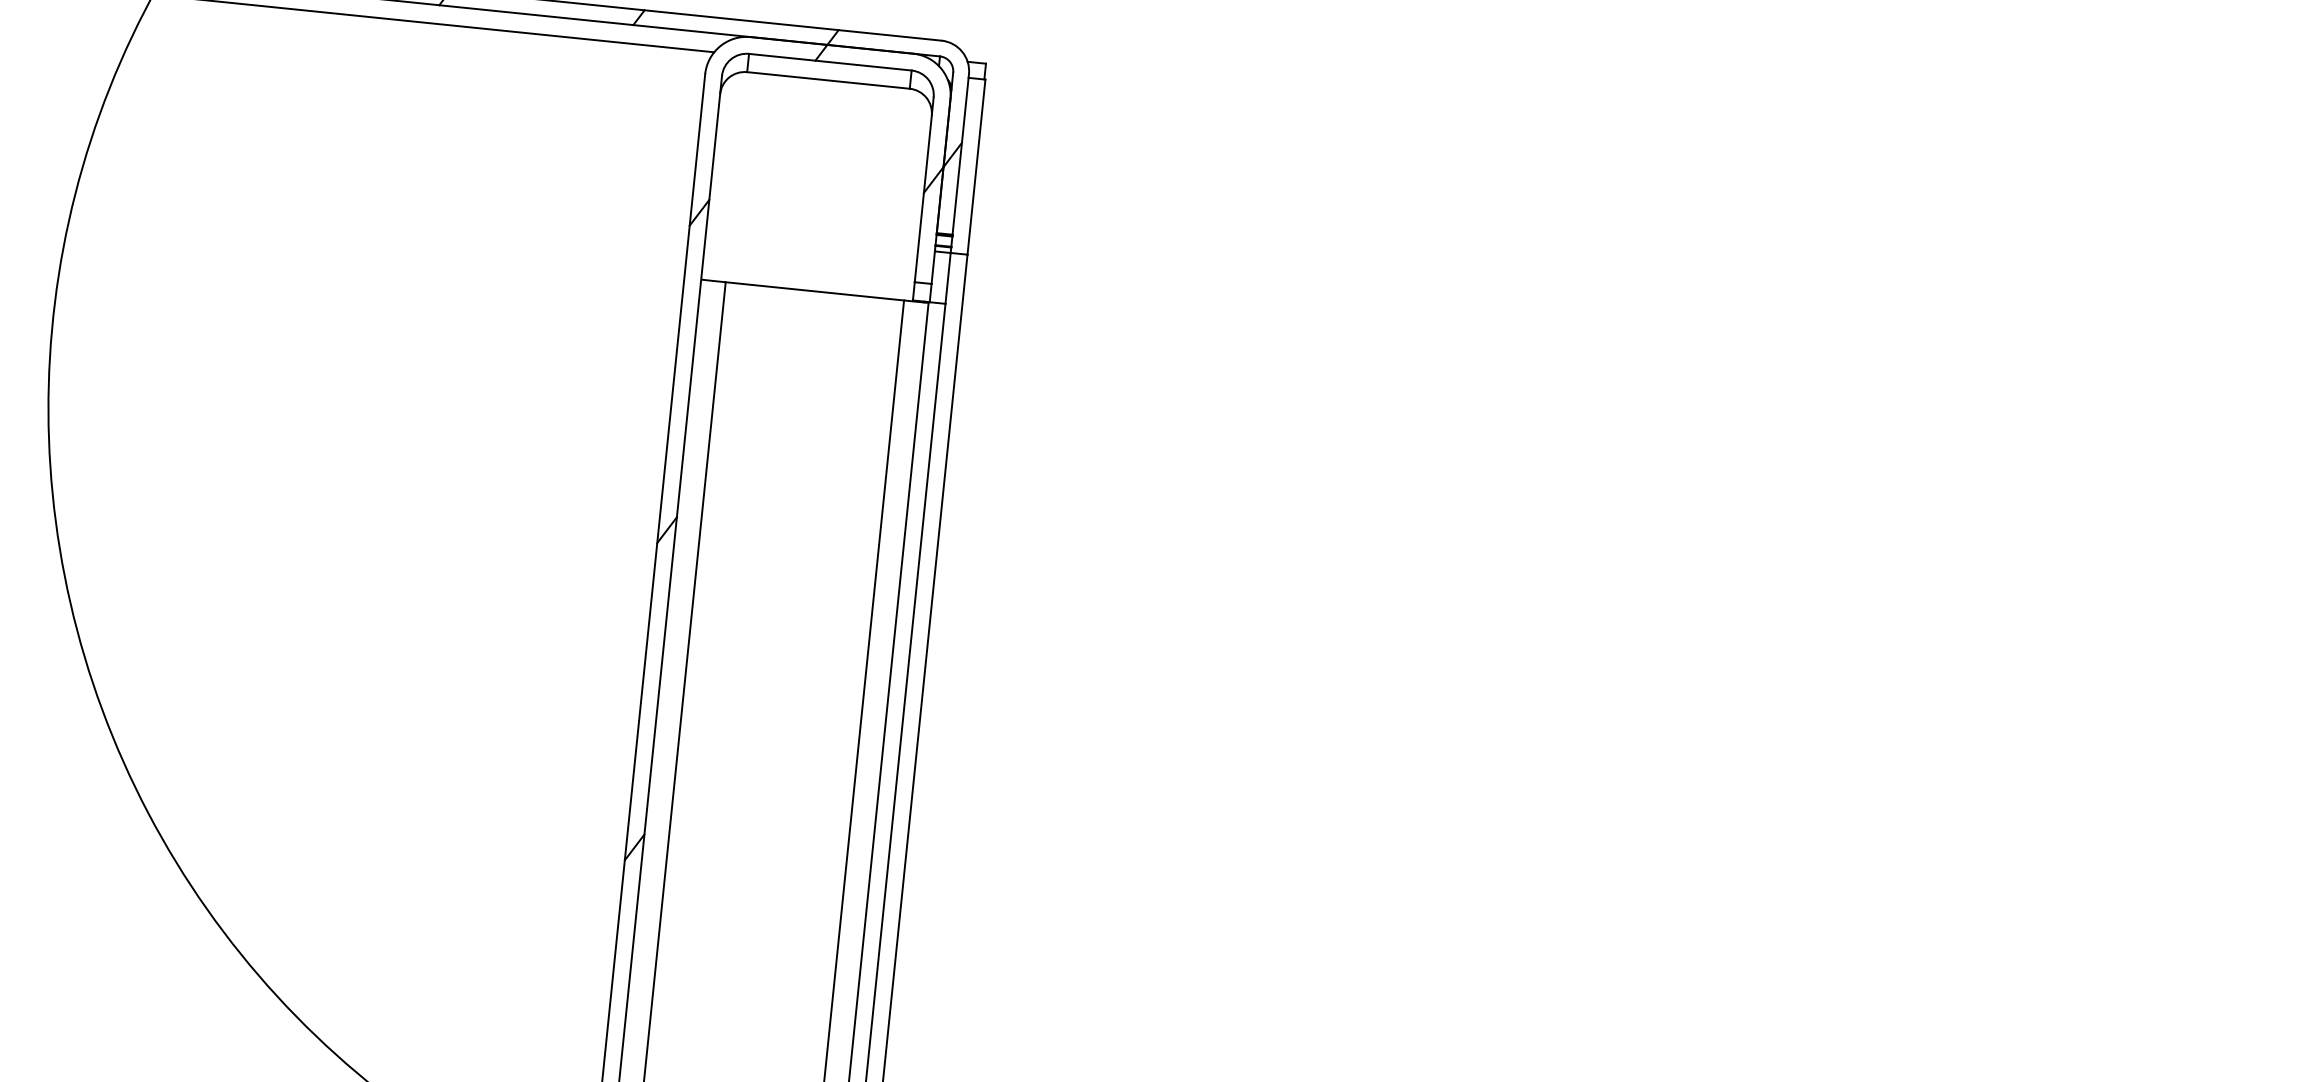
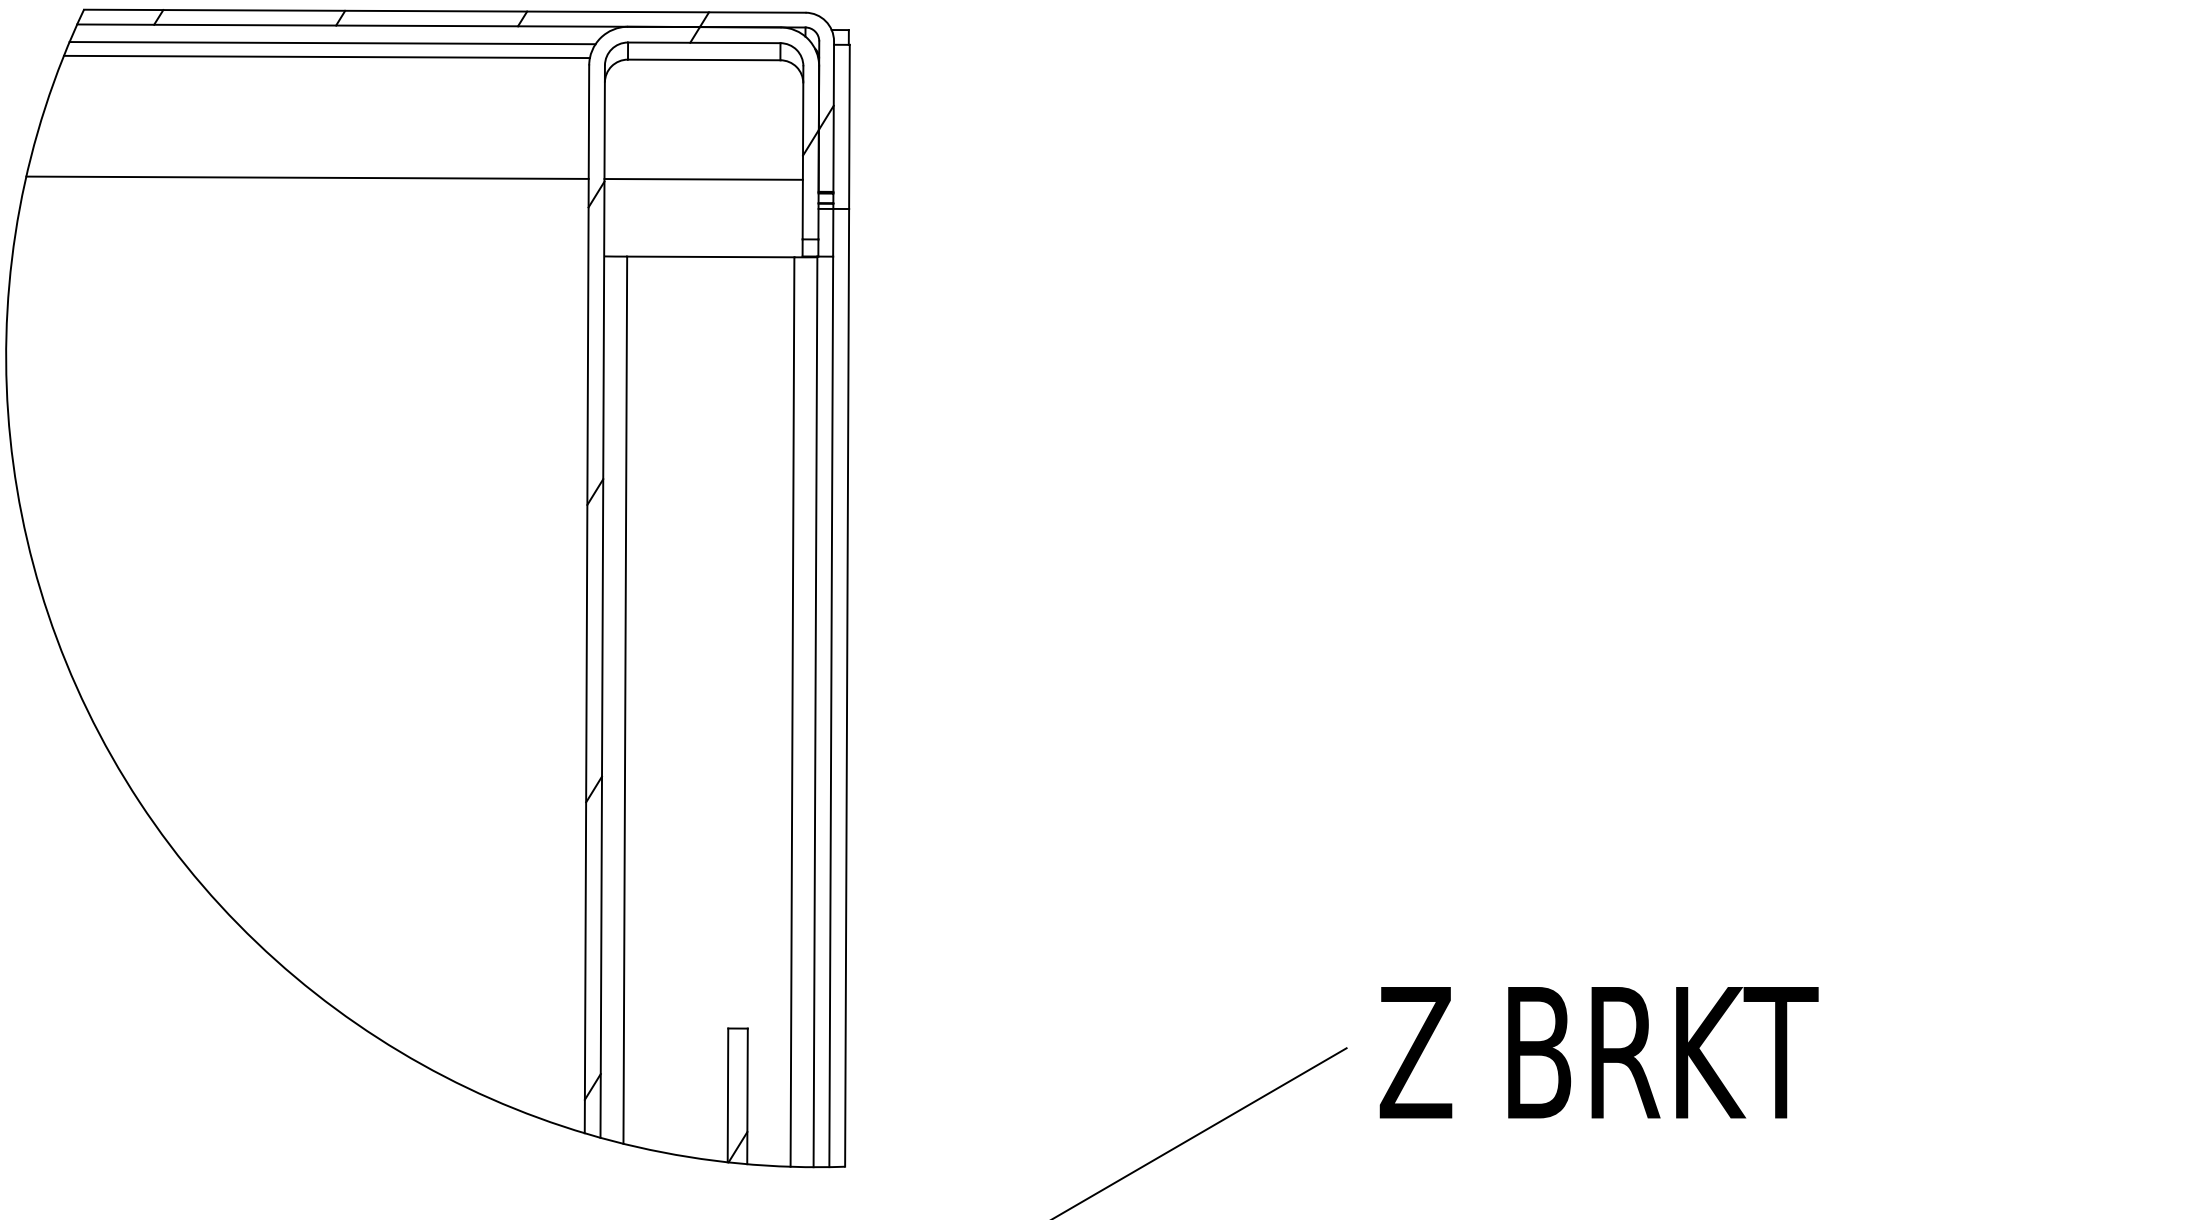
line: (425, 37) -> (326, 56), added
line: (392, 164) -> (307, 177), added
line: (815, 207) -> (703, 179), added

